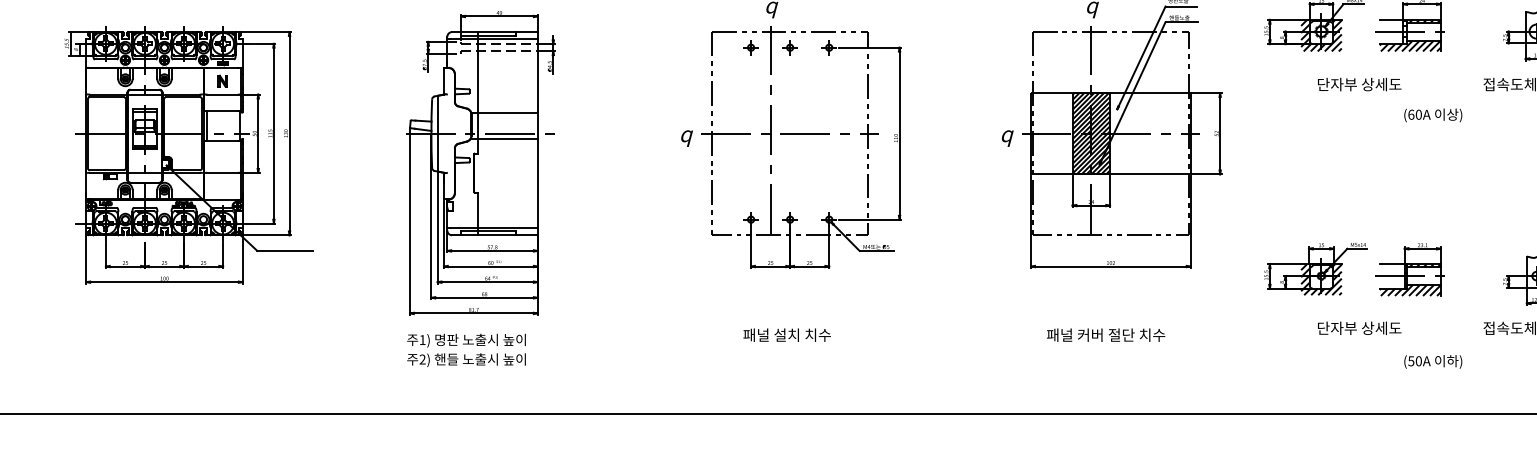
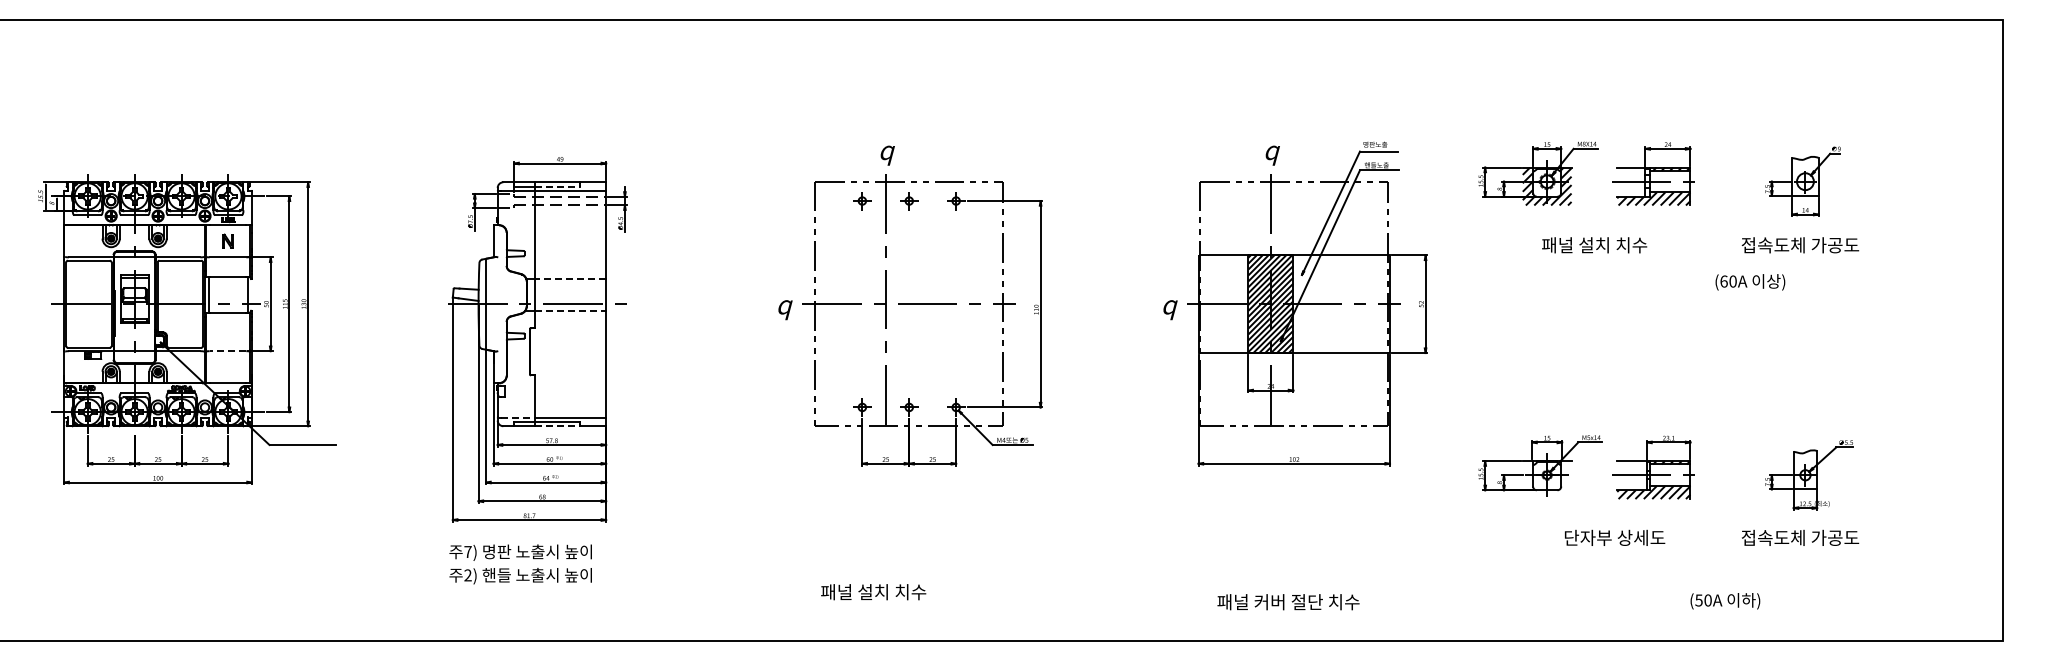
line: (497, 35) -> (557, 186), solid -> dashed
text: (1360, 84) -> (1594, 245), 단자부 상세도 -> 패널 설치 치수
line: (508, 112) -> (570, 278), solid -> dashed
text: (1433, 115) -> (1750, 282), moved
line: (508, 138) -> (570, 310), solid -> dashed
line: (222, 173) -> (227, 351), solid -> dashed
line: (464, 228) -> (518, 417), solid -> dashed
line: (497, 235) -> (557, 426), solid -> dashed
hatch: (1320, 279) -> (1546, 479), removed
text: (1360, 327) -> (1615, 537), moved
text: (787, 335) -> (873, 592), moved
text: (1106, 335) -> (1288, 602), moved
text: (422, 339) -> (467, 551), 1) -> 7)
text: (1433, 362) -> (1725, 601), moved

